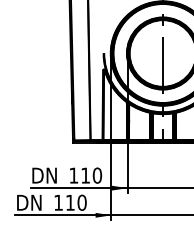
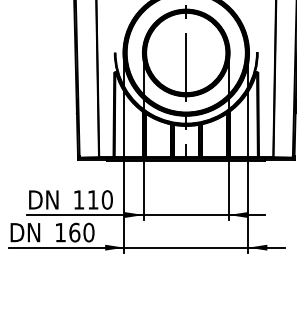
text: (70, 202) -> (74, 232), 110 -> 160

